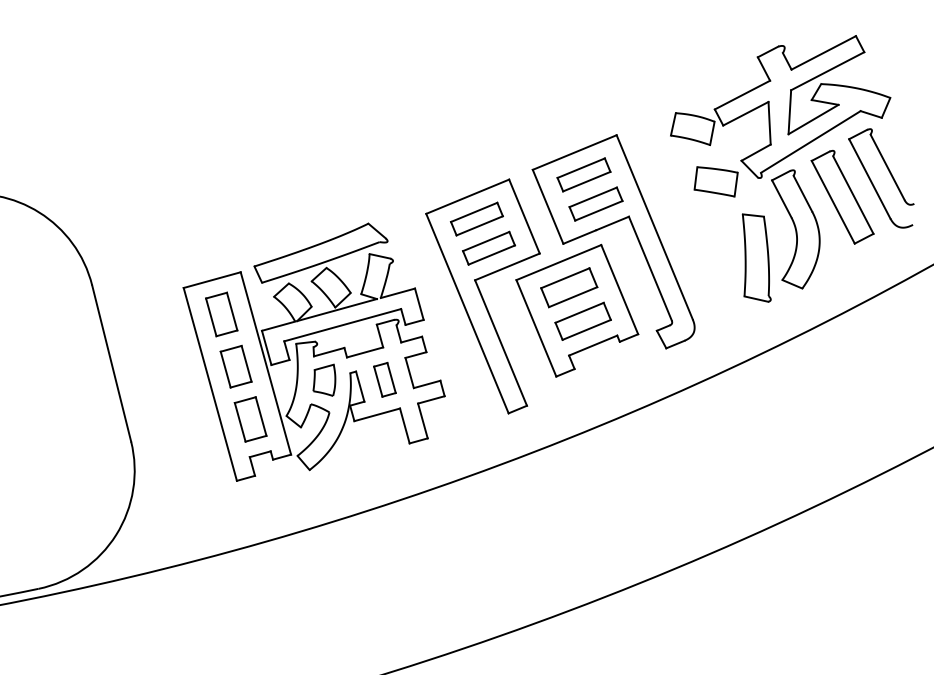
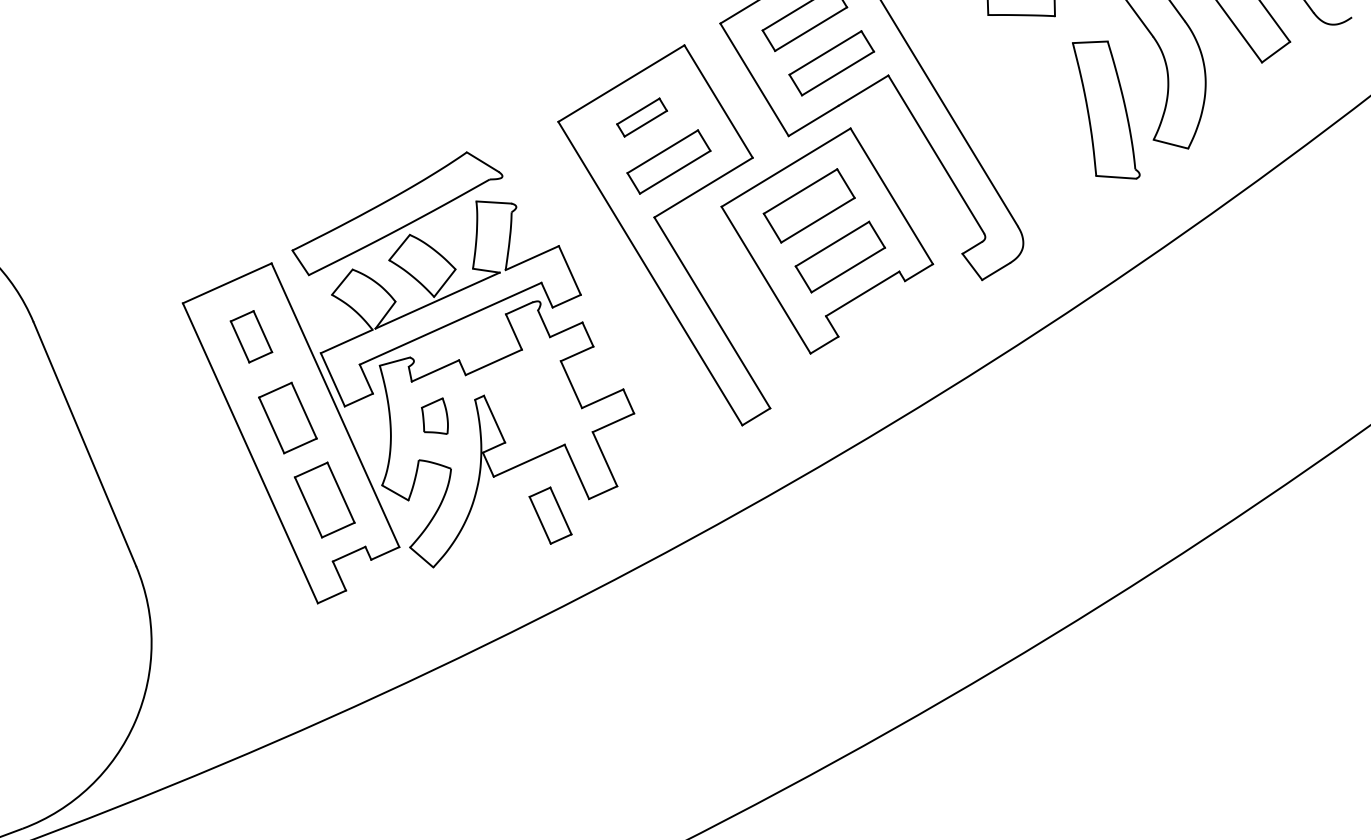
part: (476, 218) -> (641, 116), size x0.6
part: (221, 314) -> (250, 336), size x0.7
part: (324, 379) -> (434, 416), size x0.7
part: (384, 379) -> (549, 515), moved

